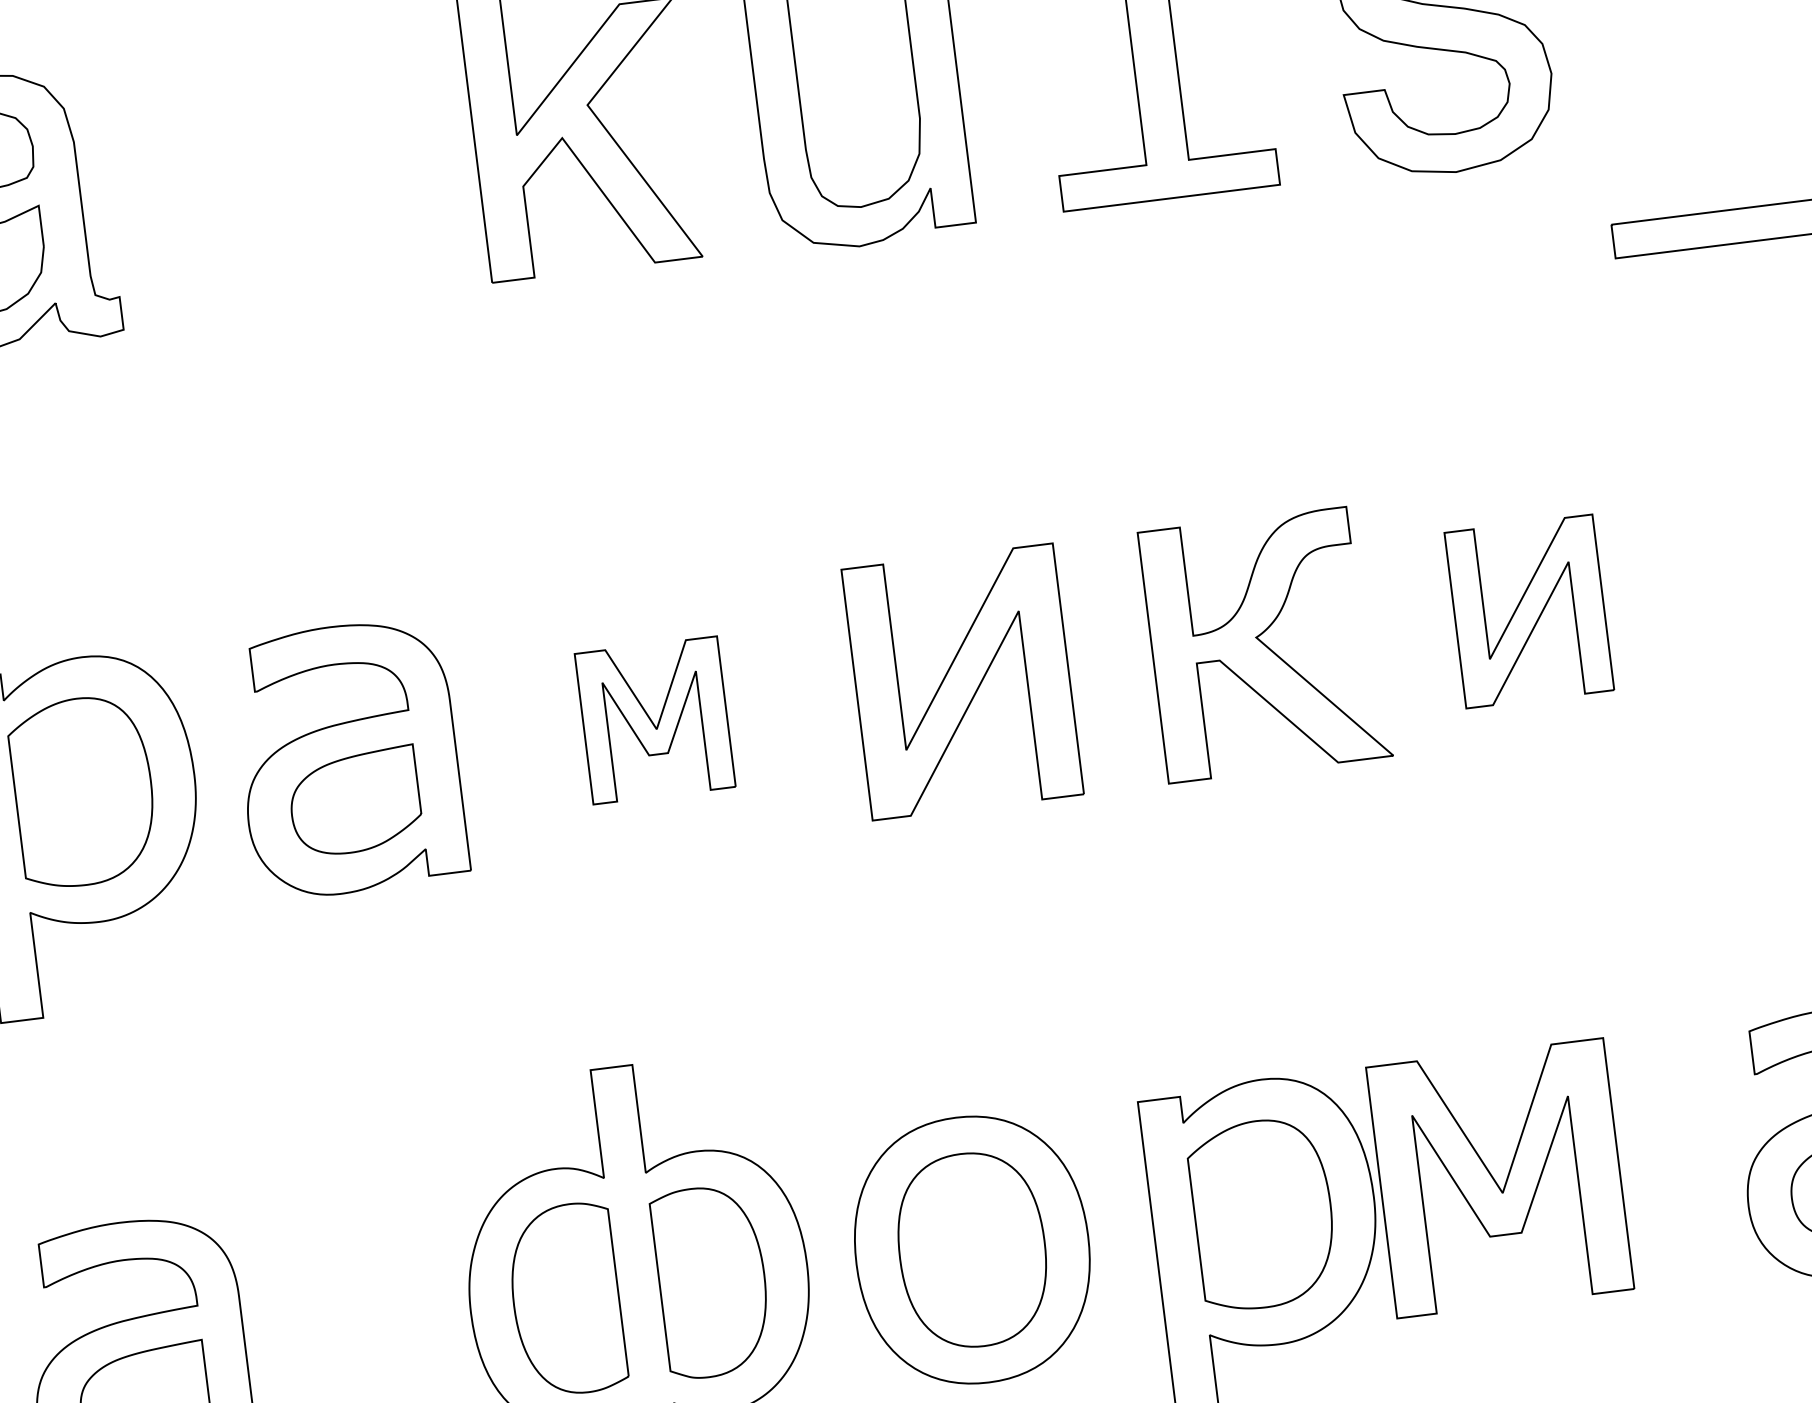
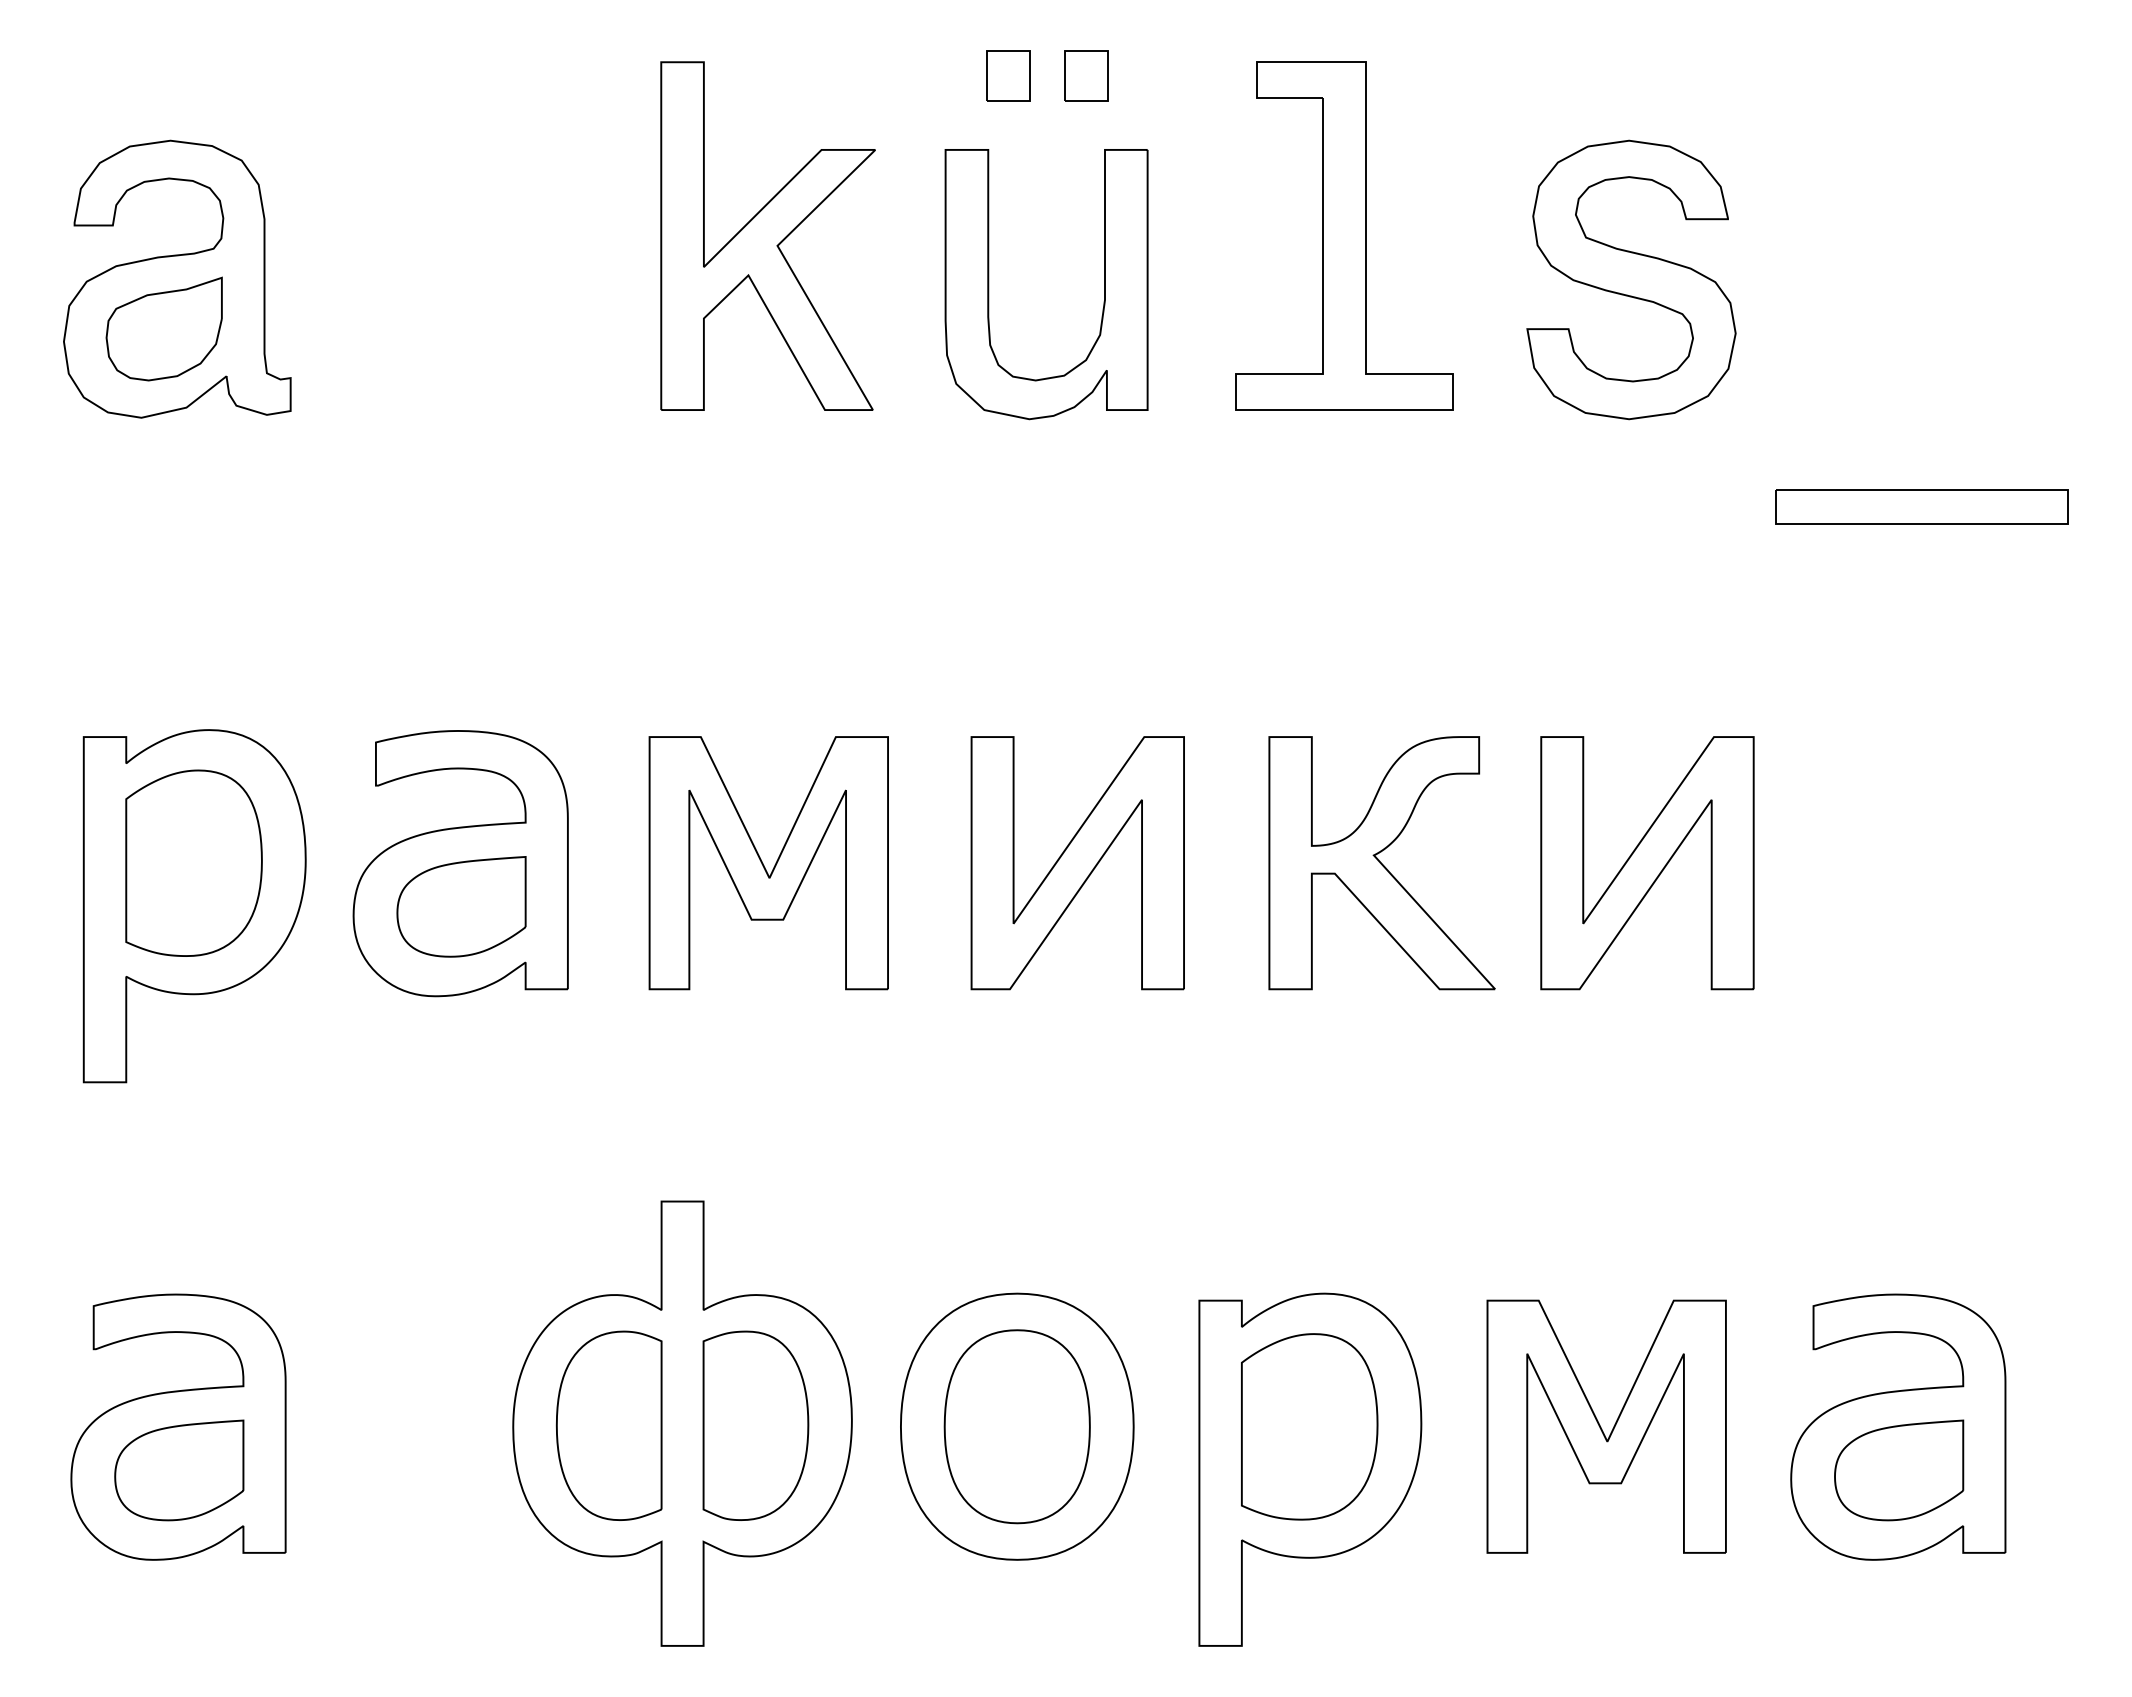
part: (1529, 611) -> (1647, 863), size x1.43
part: (655, 720) -> (768, 863), size x1.67
part: (1499, 1178) -> (1606, 1426), moved

